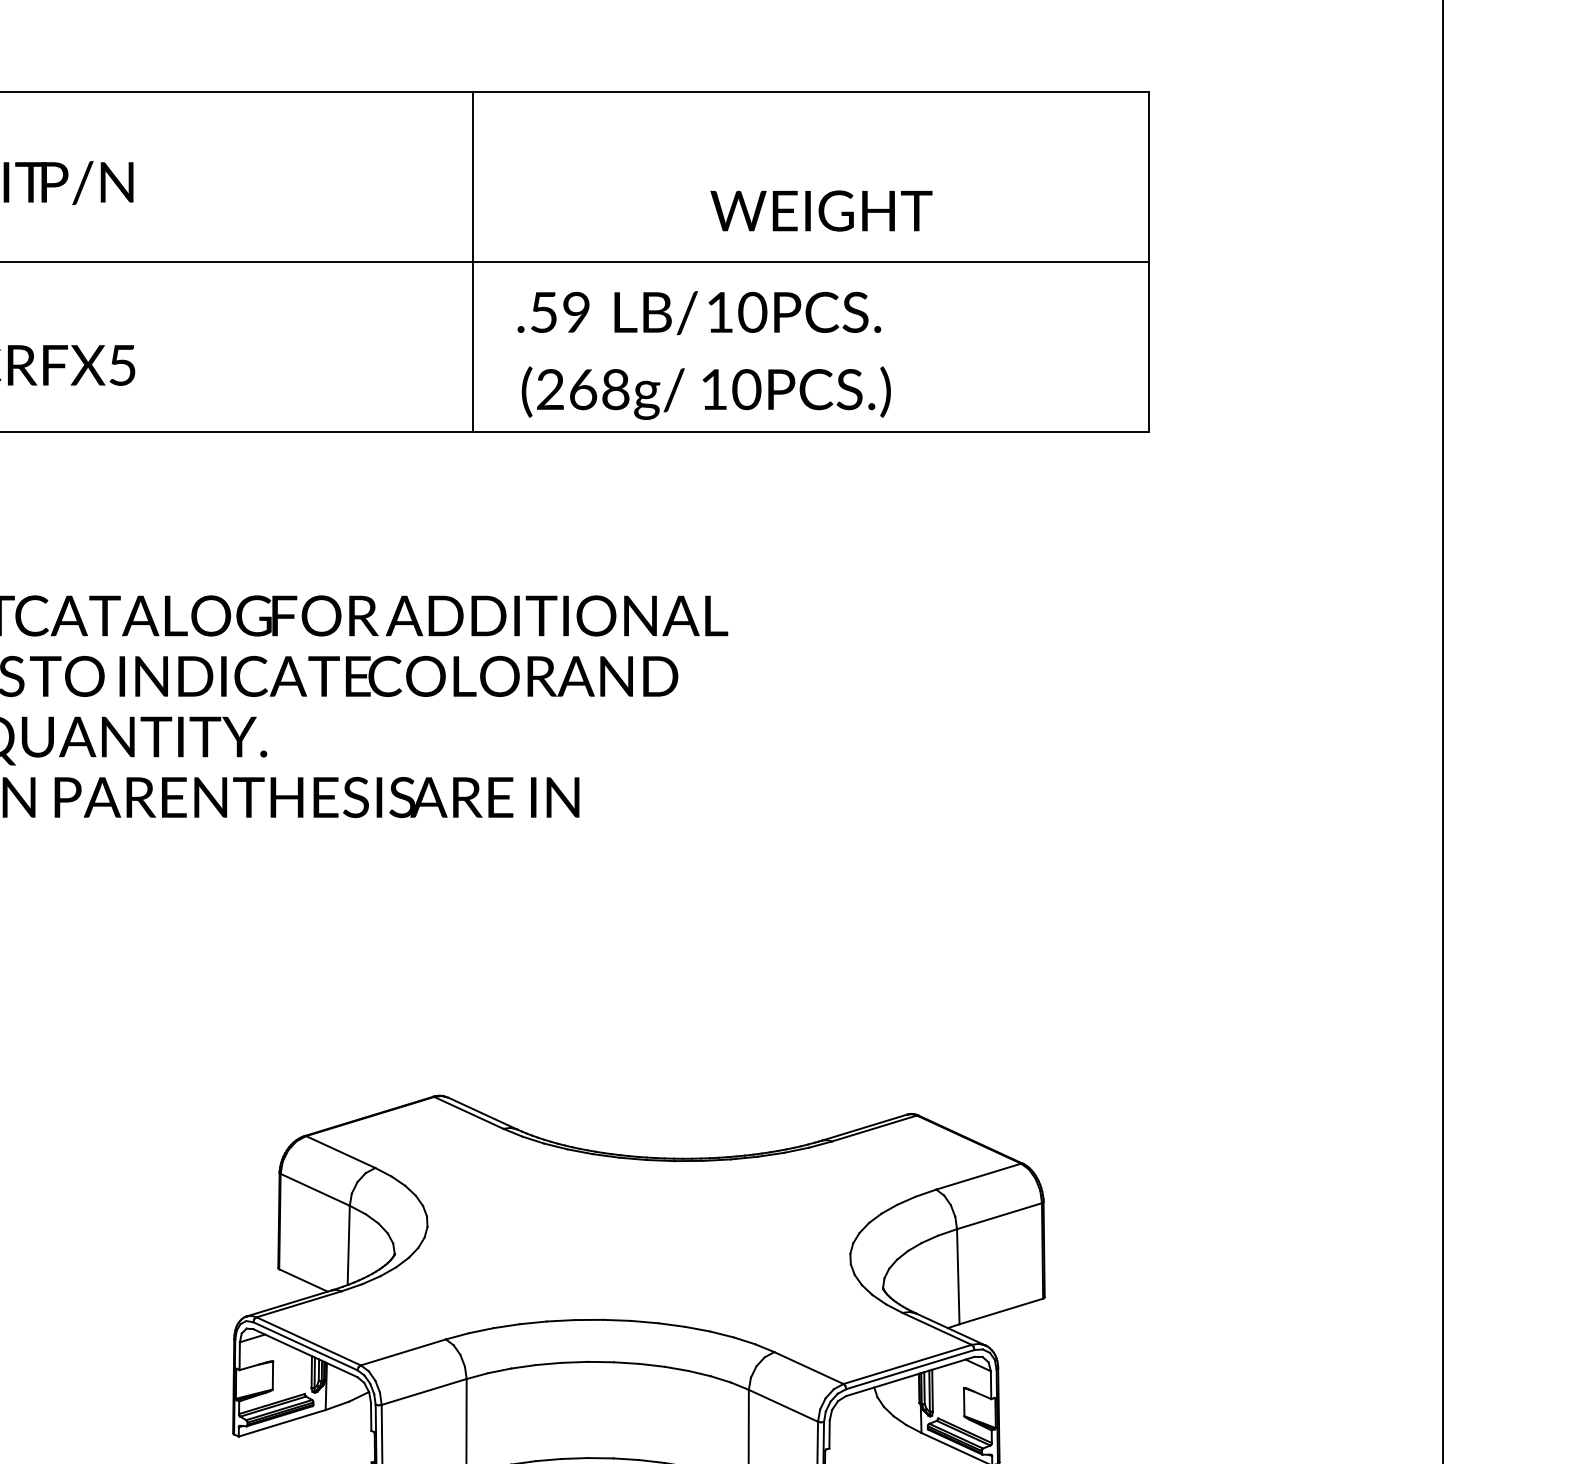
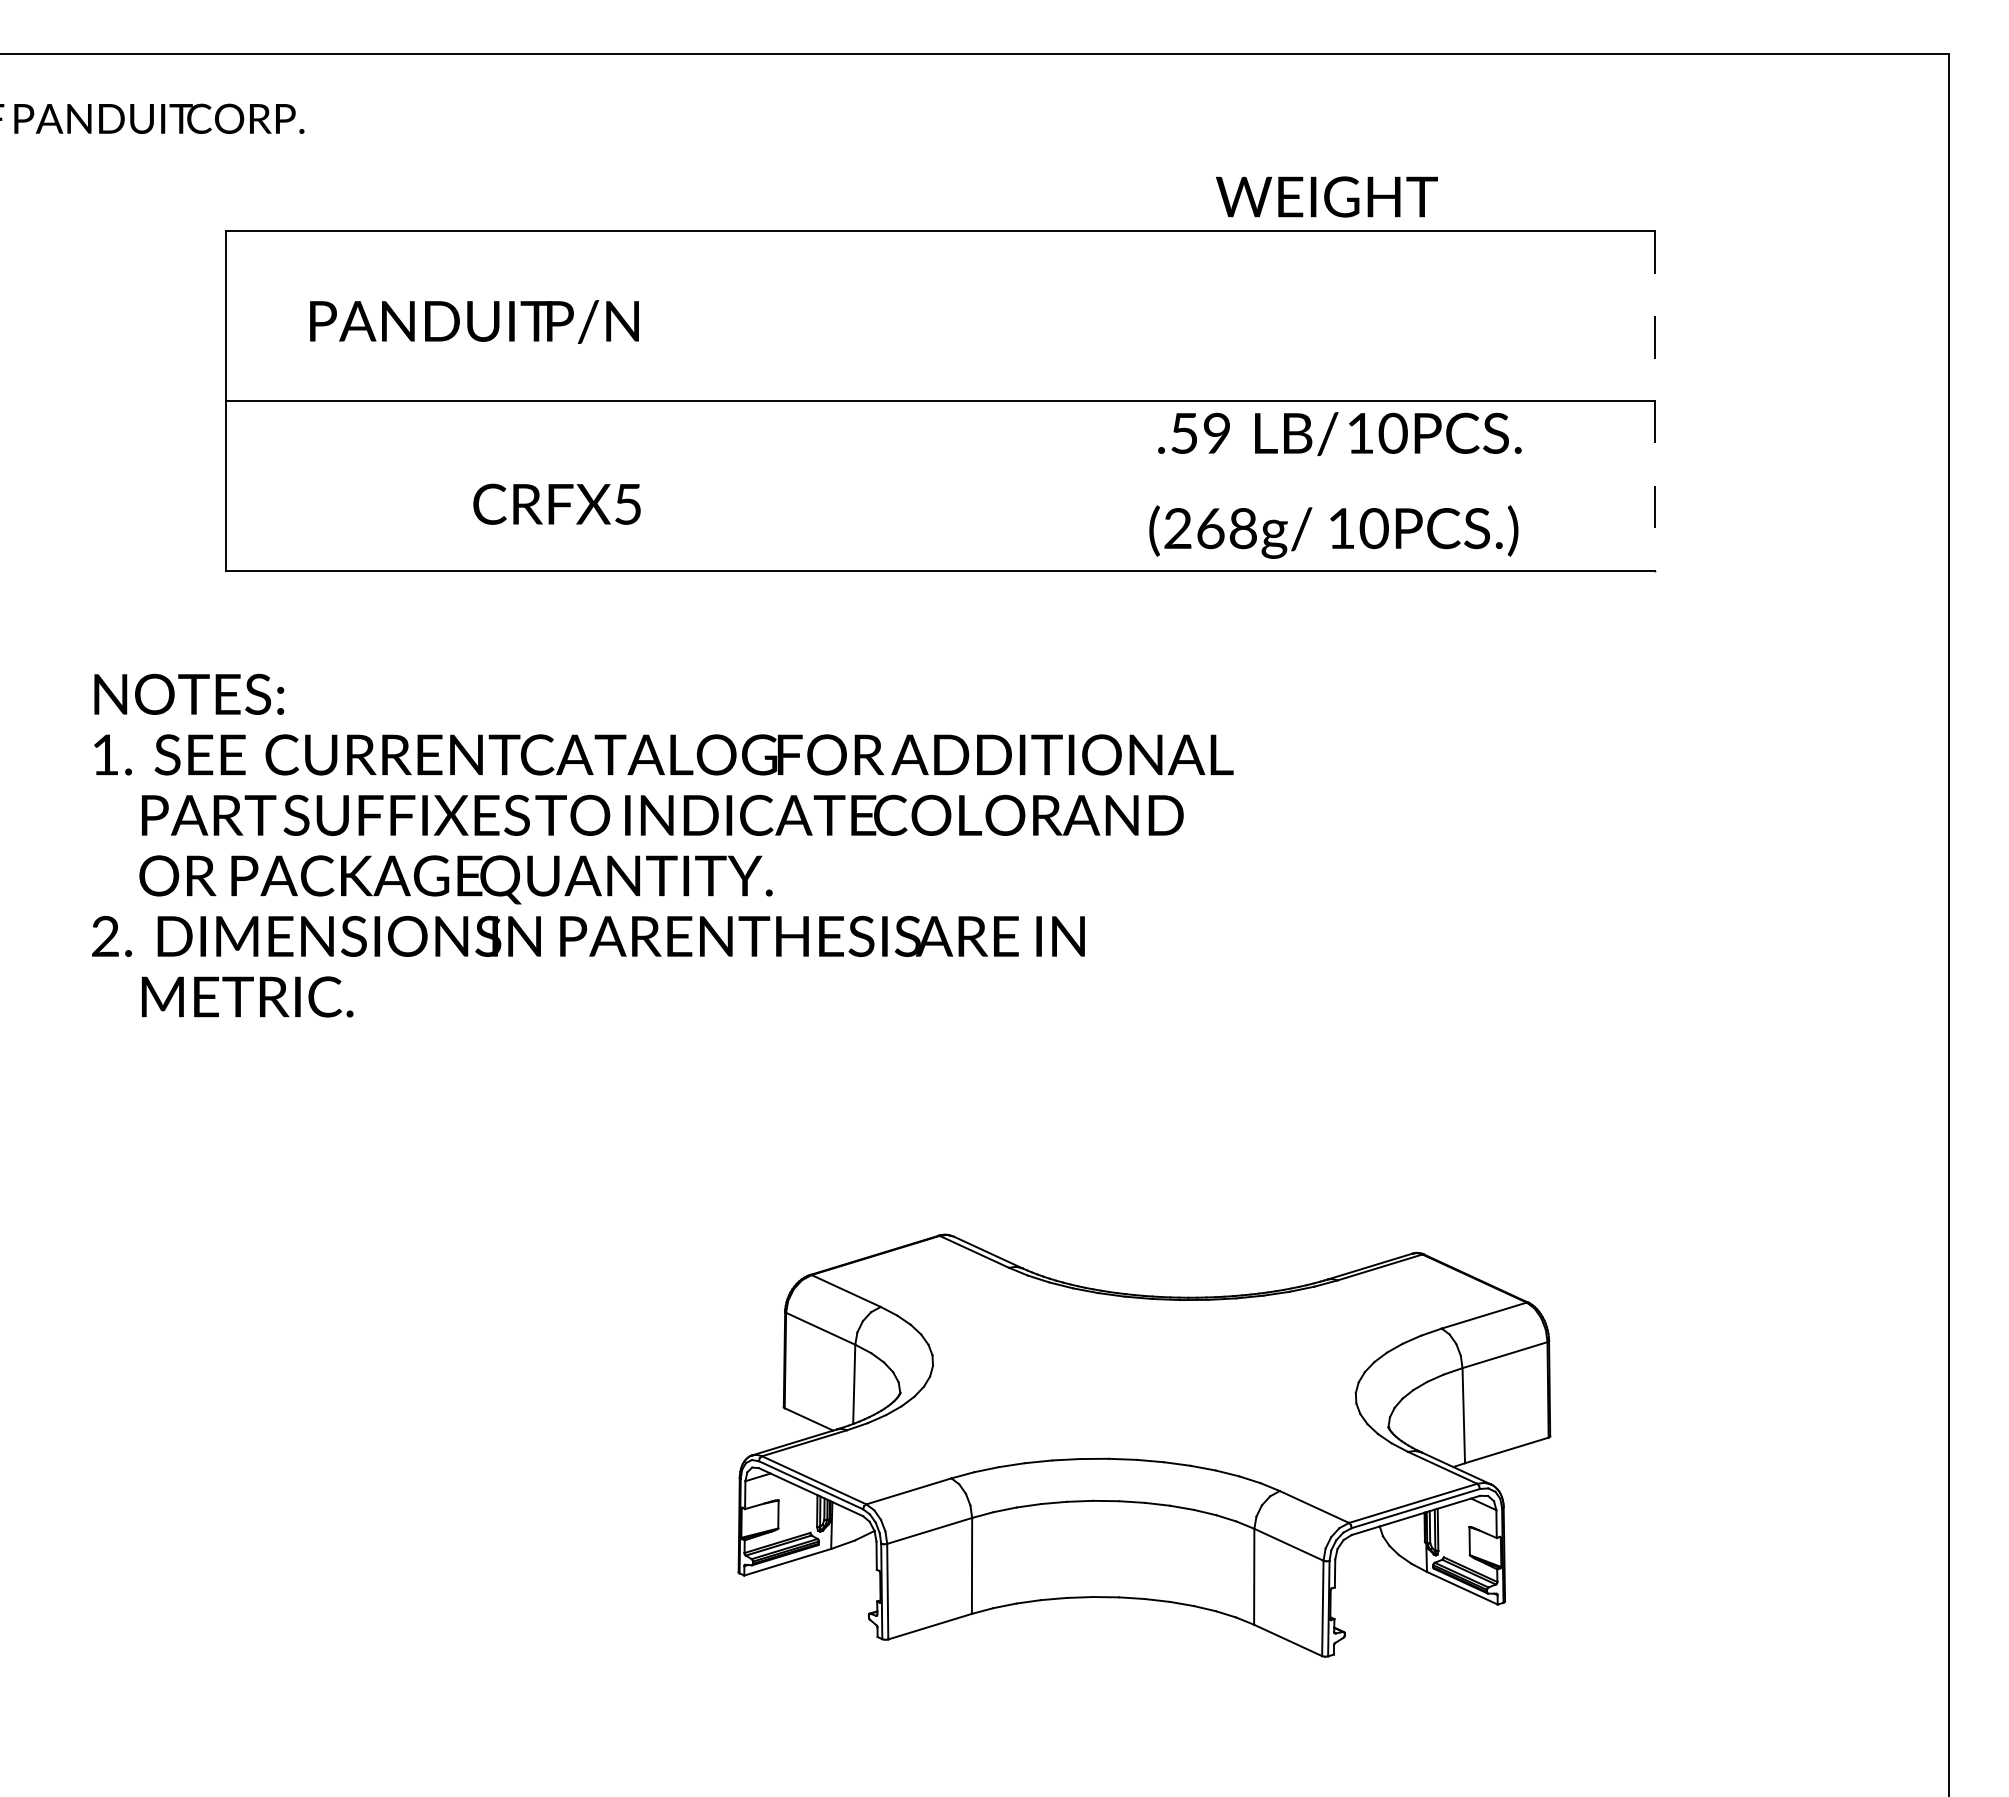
text: (821, 210) -> (1326, 196), moved
line: (473, 261) -> (978, 400), removed
line: (1149, 262) -> (1654, 401), solid -> dashed
text: (699, 313) -> (1339, 434), moved
text: (706, 392) -> (1333, 531), moved

